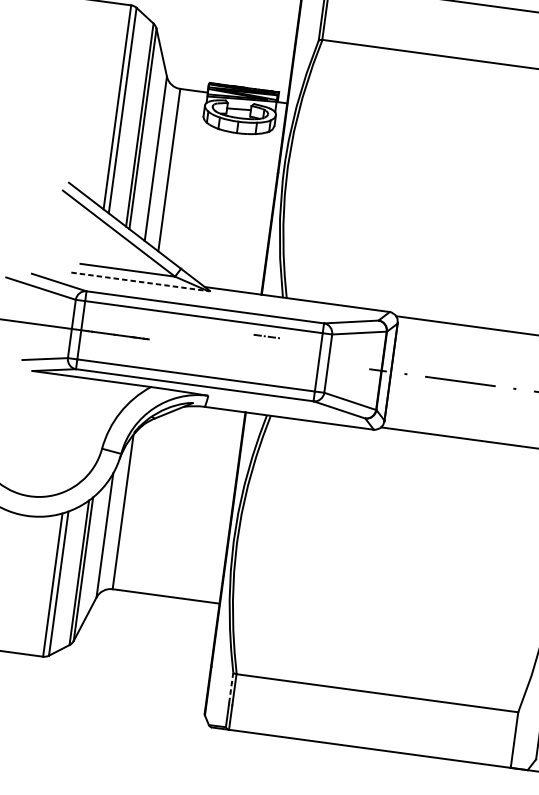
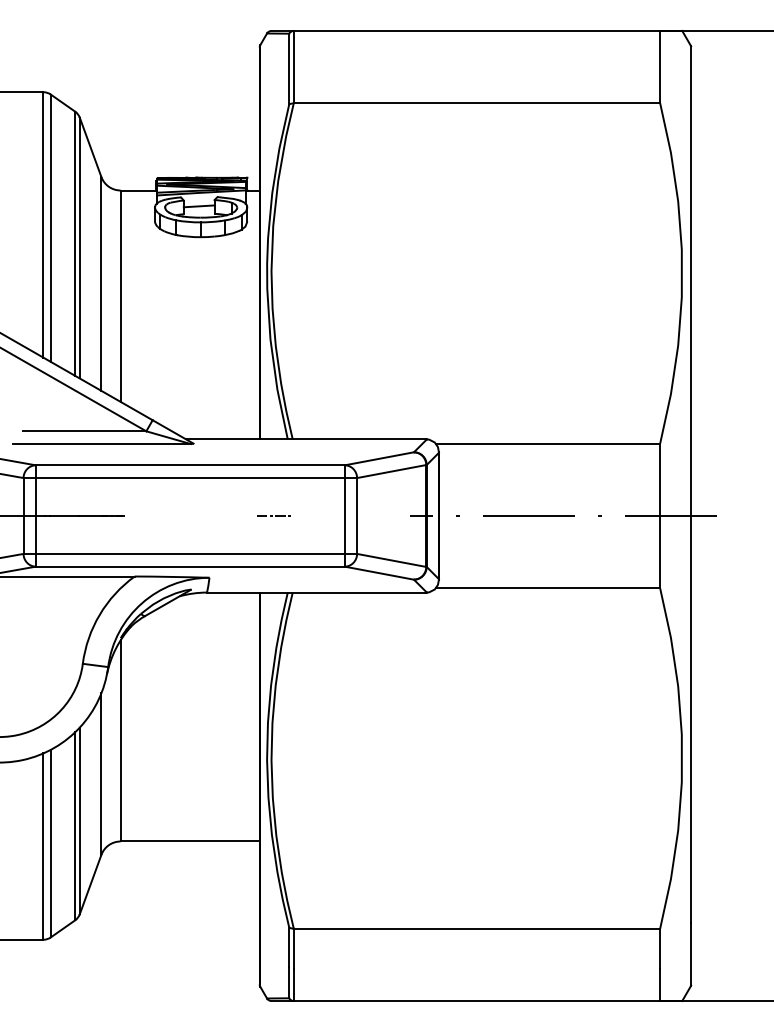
line: (139, 282) -> (101, 444), dashed -> solid
line: (265, 336) -> (272, 515), moved
line: (231, 688) -> (289, 947), dashed -> solid

